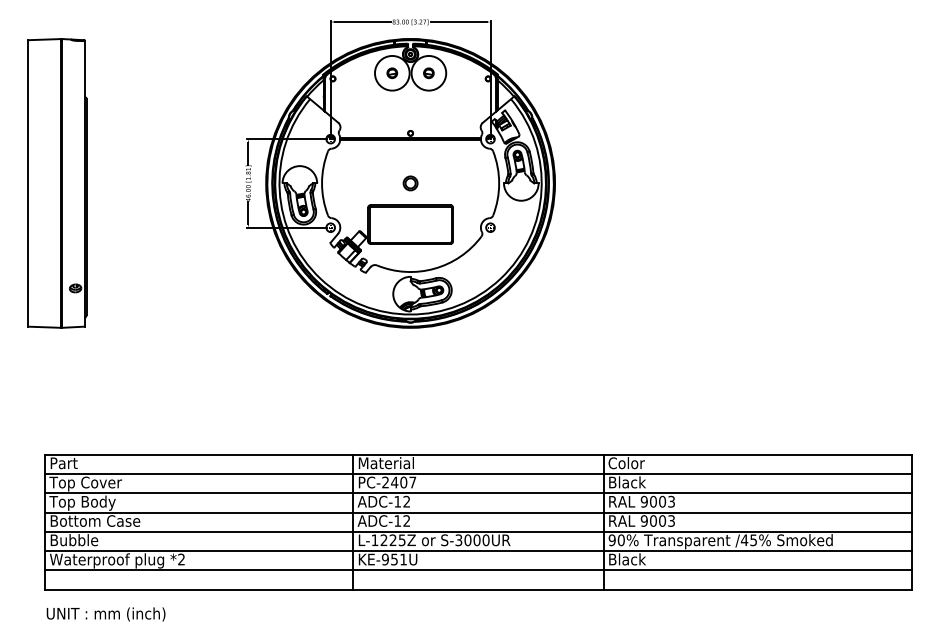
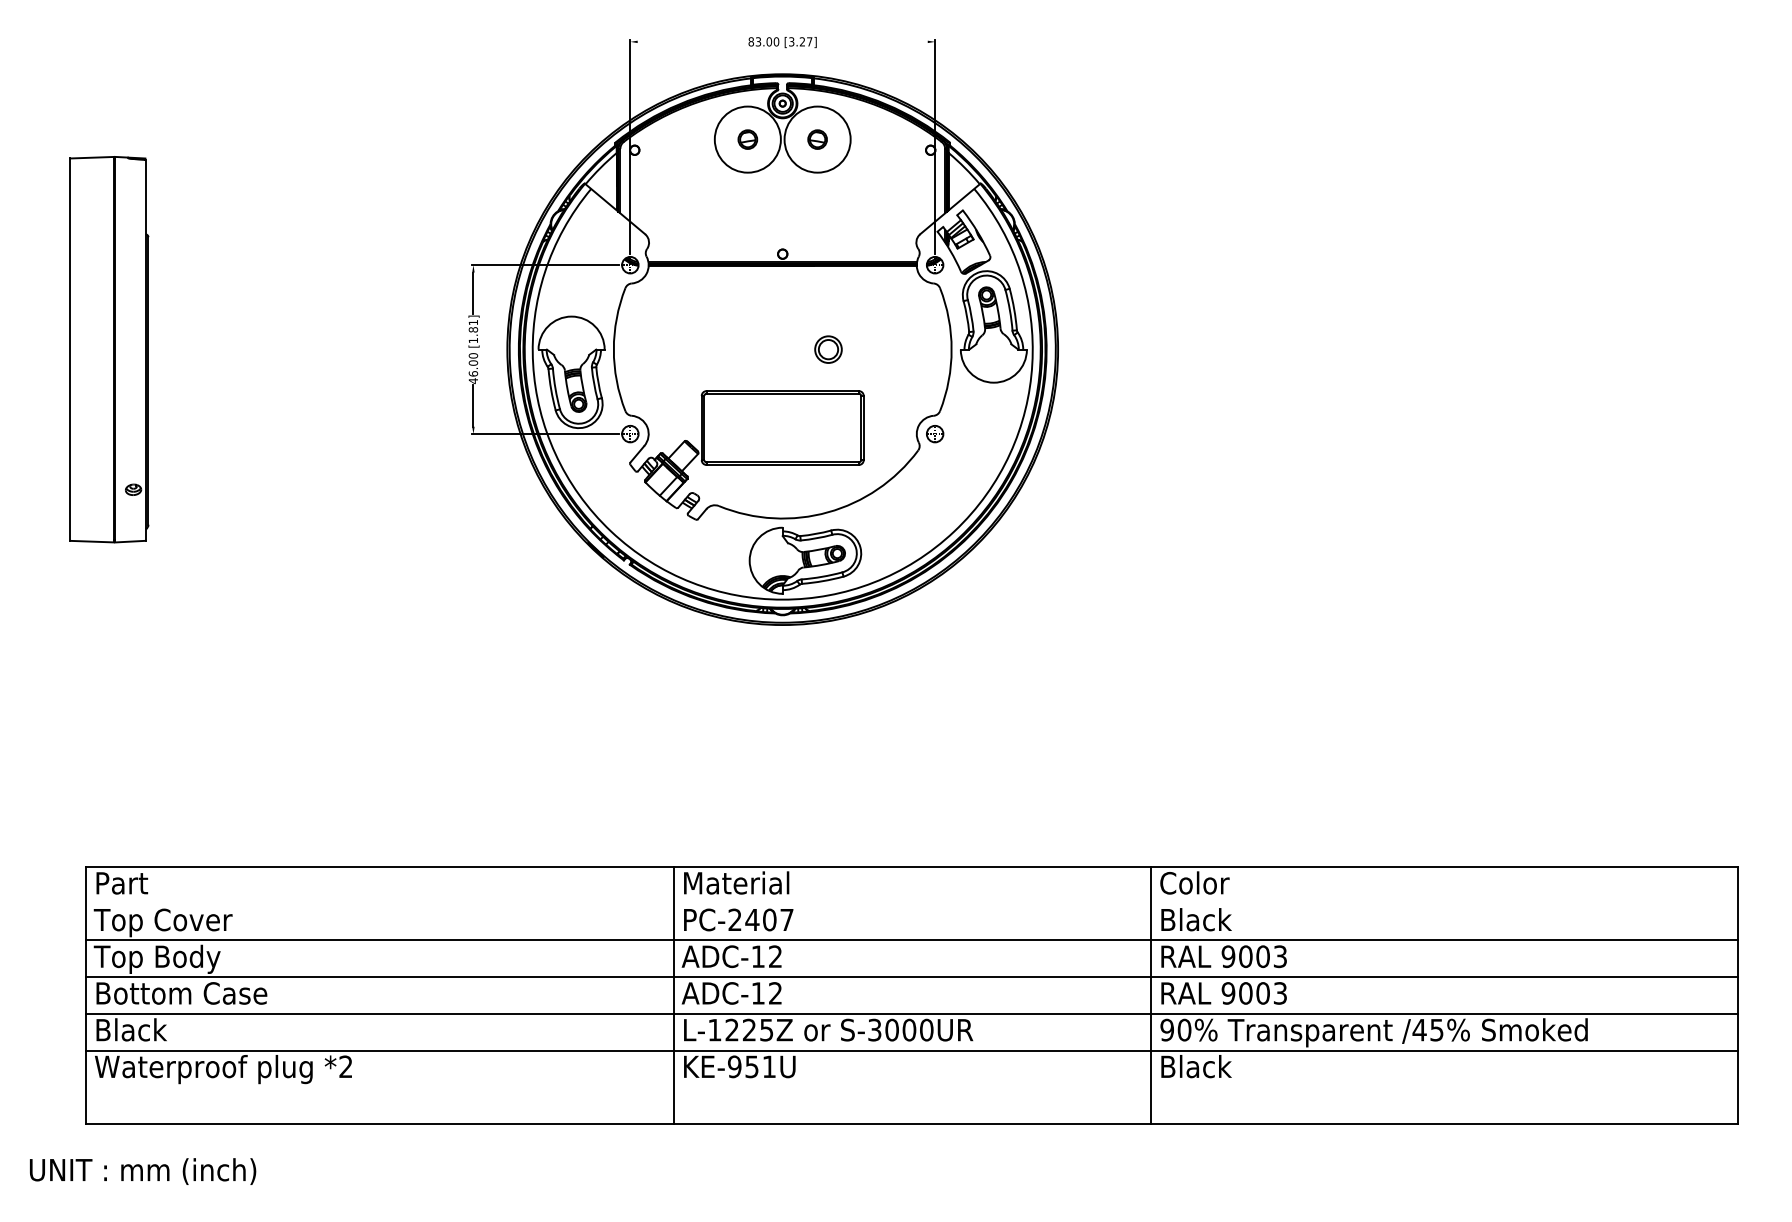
line: (362, 22) -> (691, 42), removed
line: (458, 22) -> (874, 42), removed
part: (57, 183) -> (109, 349), size x0.7
part: (410, 183) -> (828, 349), moved
line: (478, 474) -> (912, 904), removed
text: (79, 540) -> (151, 1030), Bubble -> Black
line: (478, 570) -> (912, 1087), removed
text: (105, 614) -> (141, 1171), moved

